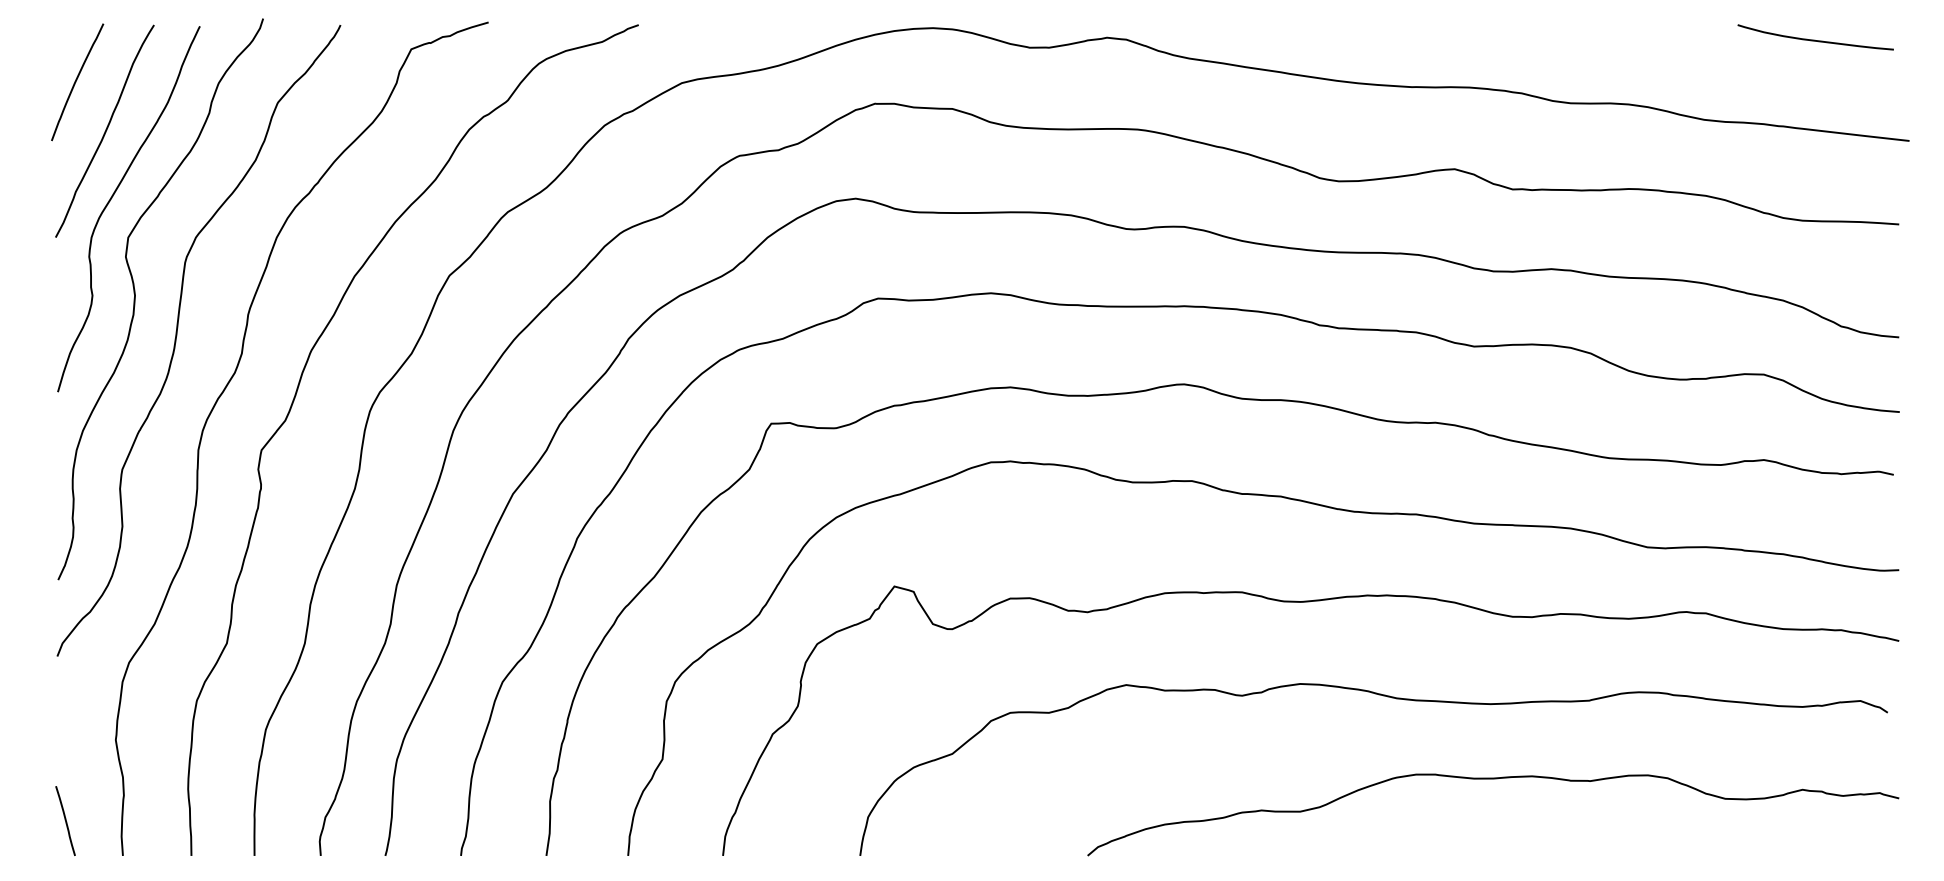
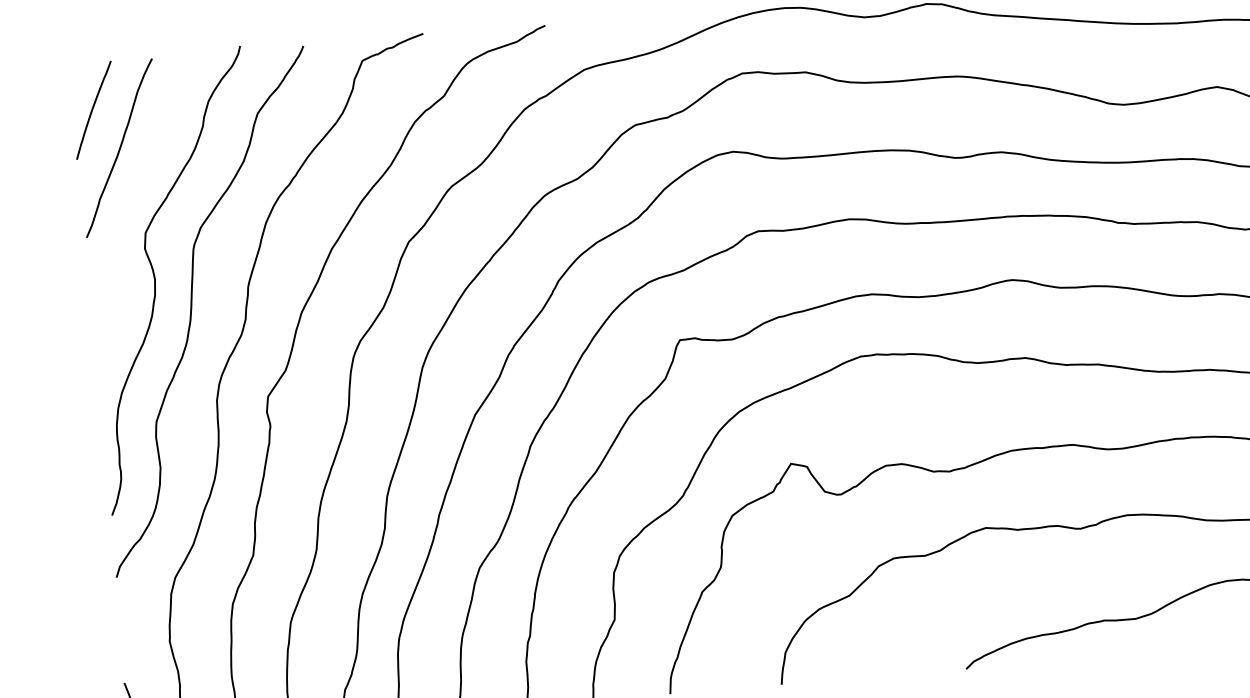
curve: (112, 198) -> (130, 202), removed

